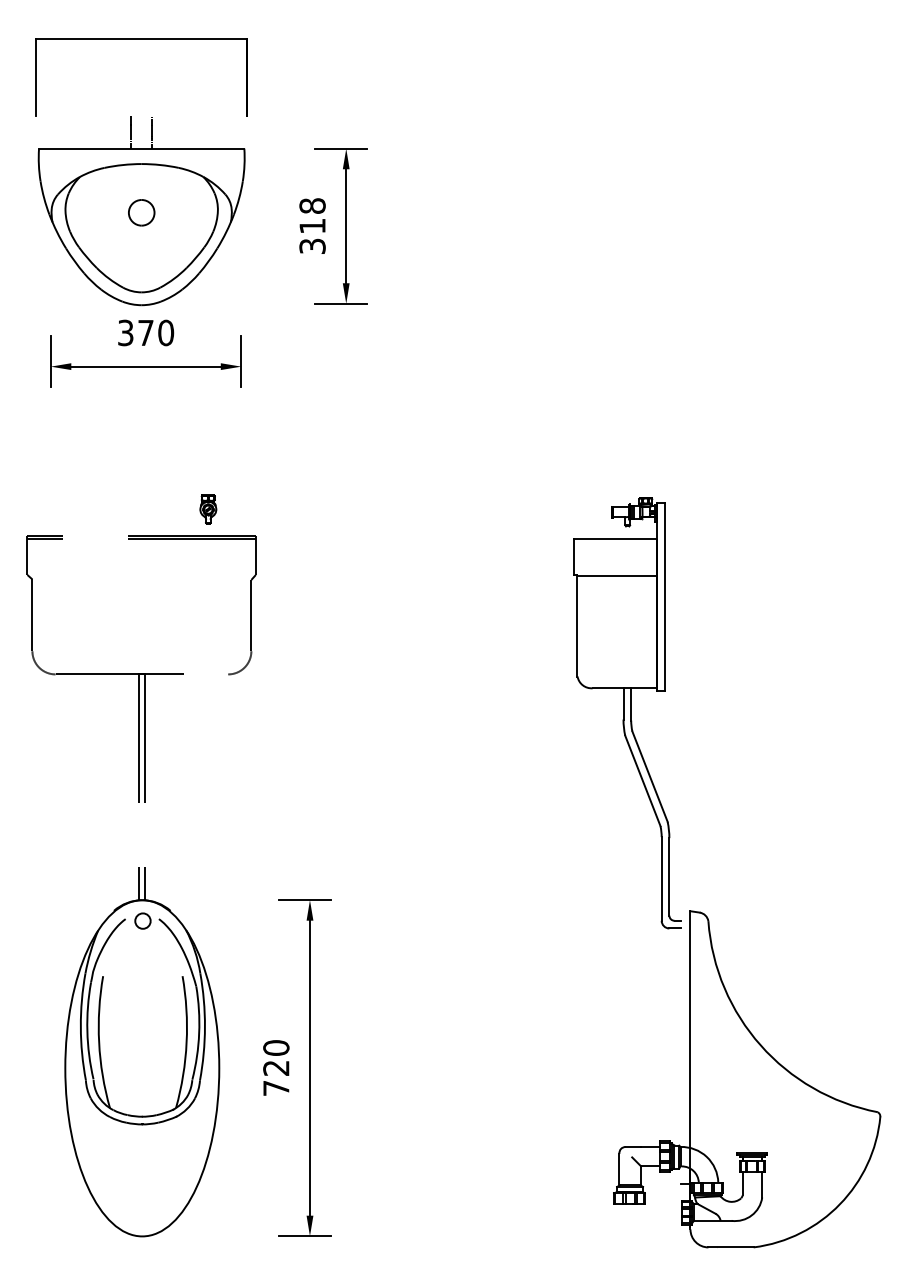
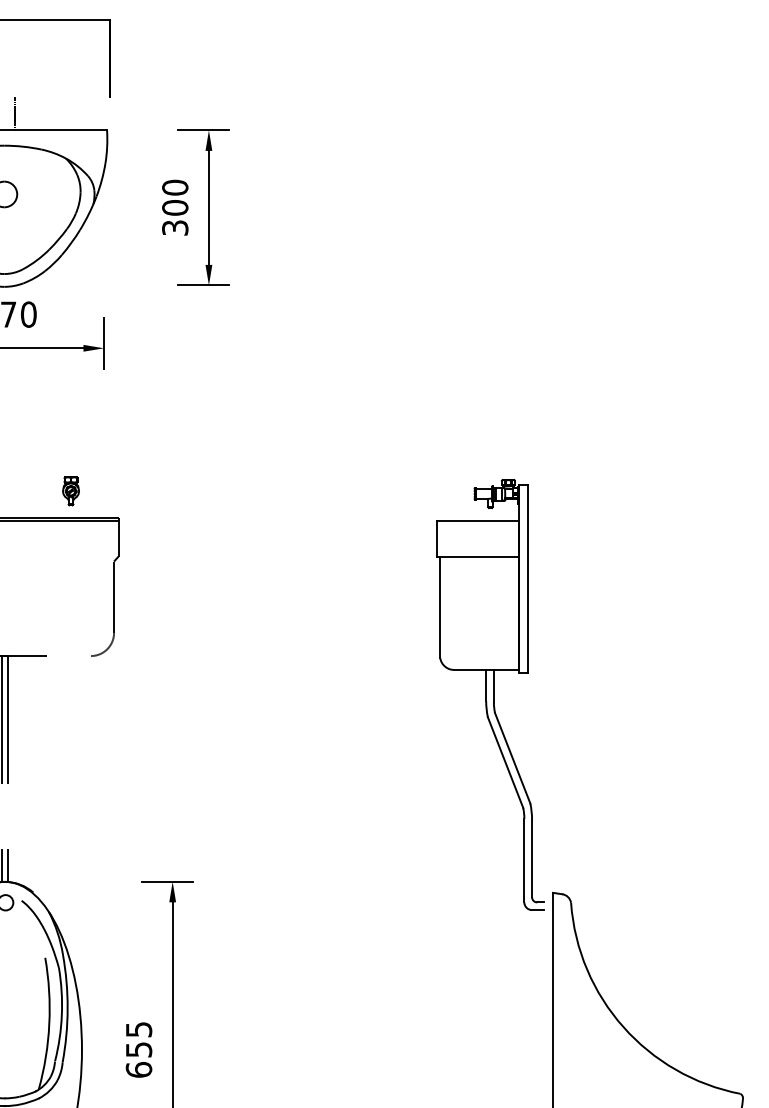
text: (312, 216) -> (175, 198), 318 -> 300
text: (276, 1068) -> (139, 1050), 720 -> 655

